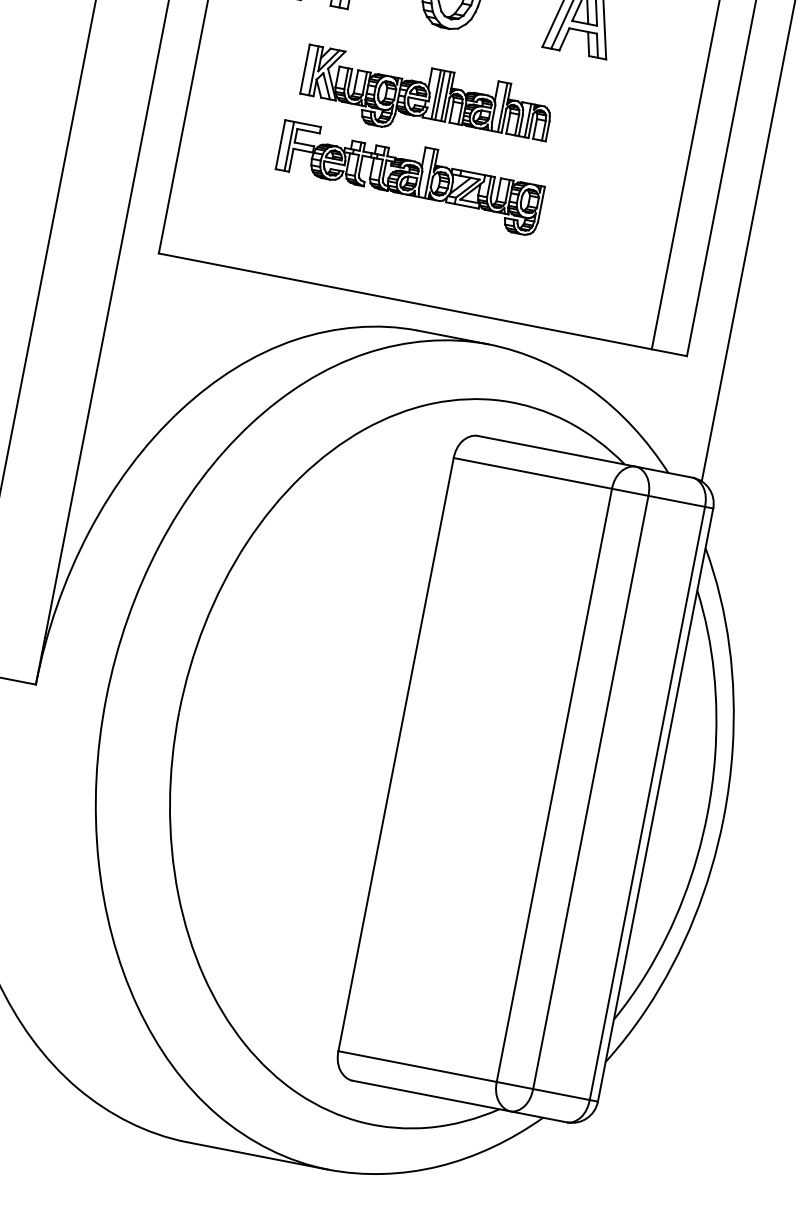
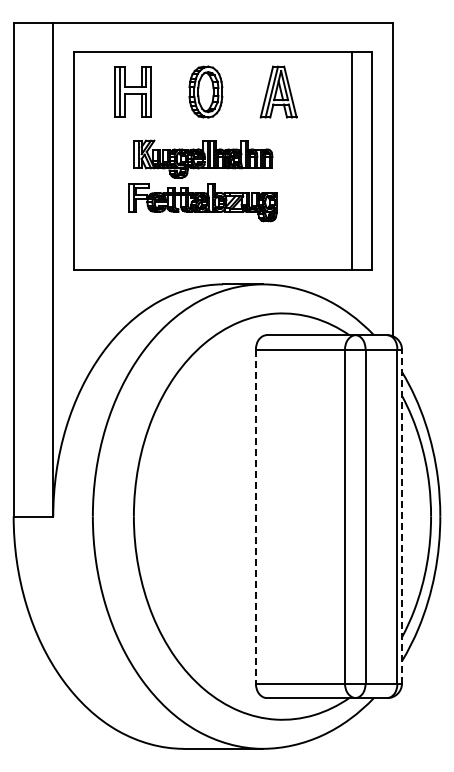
line: (395, 754) -> (255, 516), solid -> dashed
line: (656, 805) -> (402, 516), solid -> dashed

